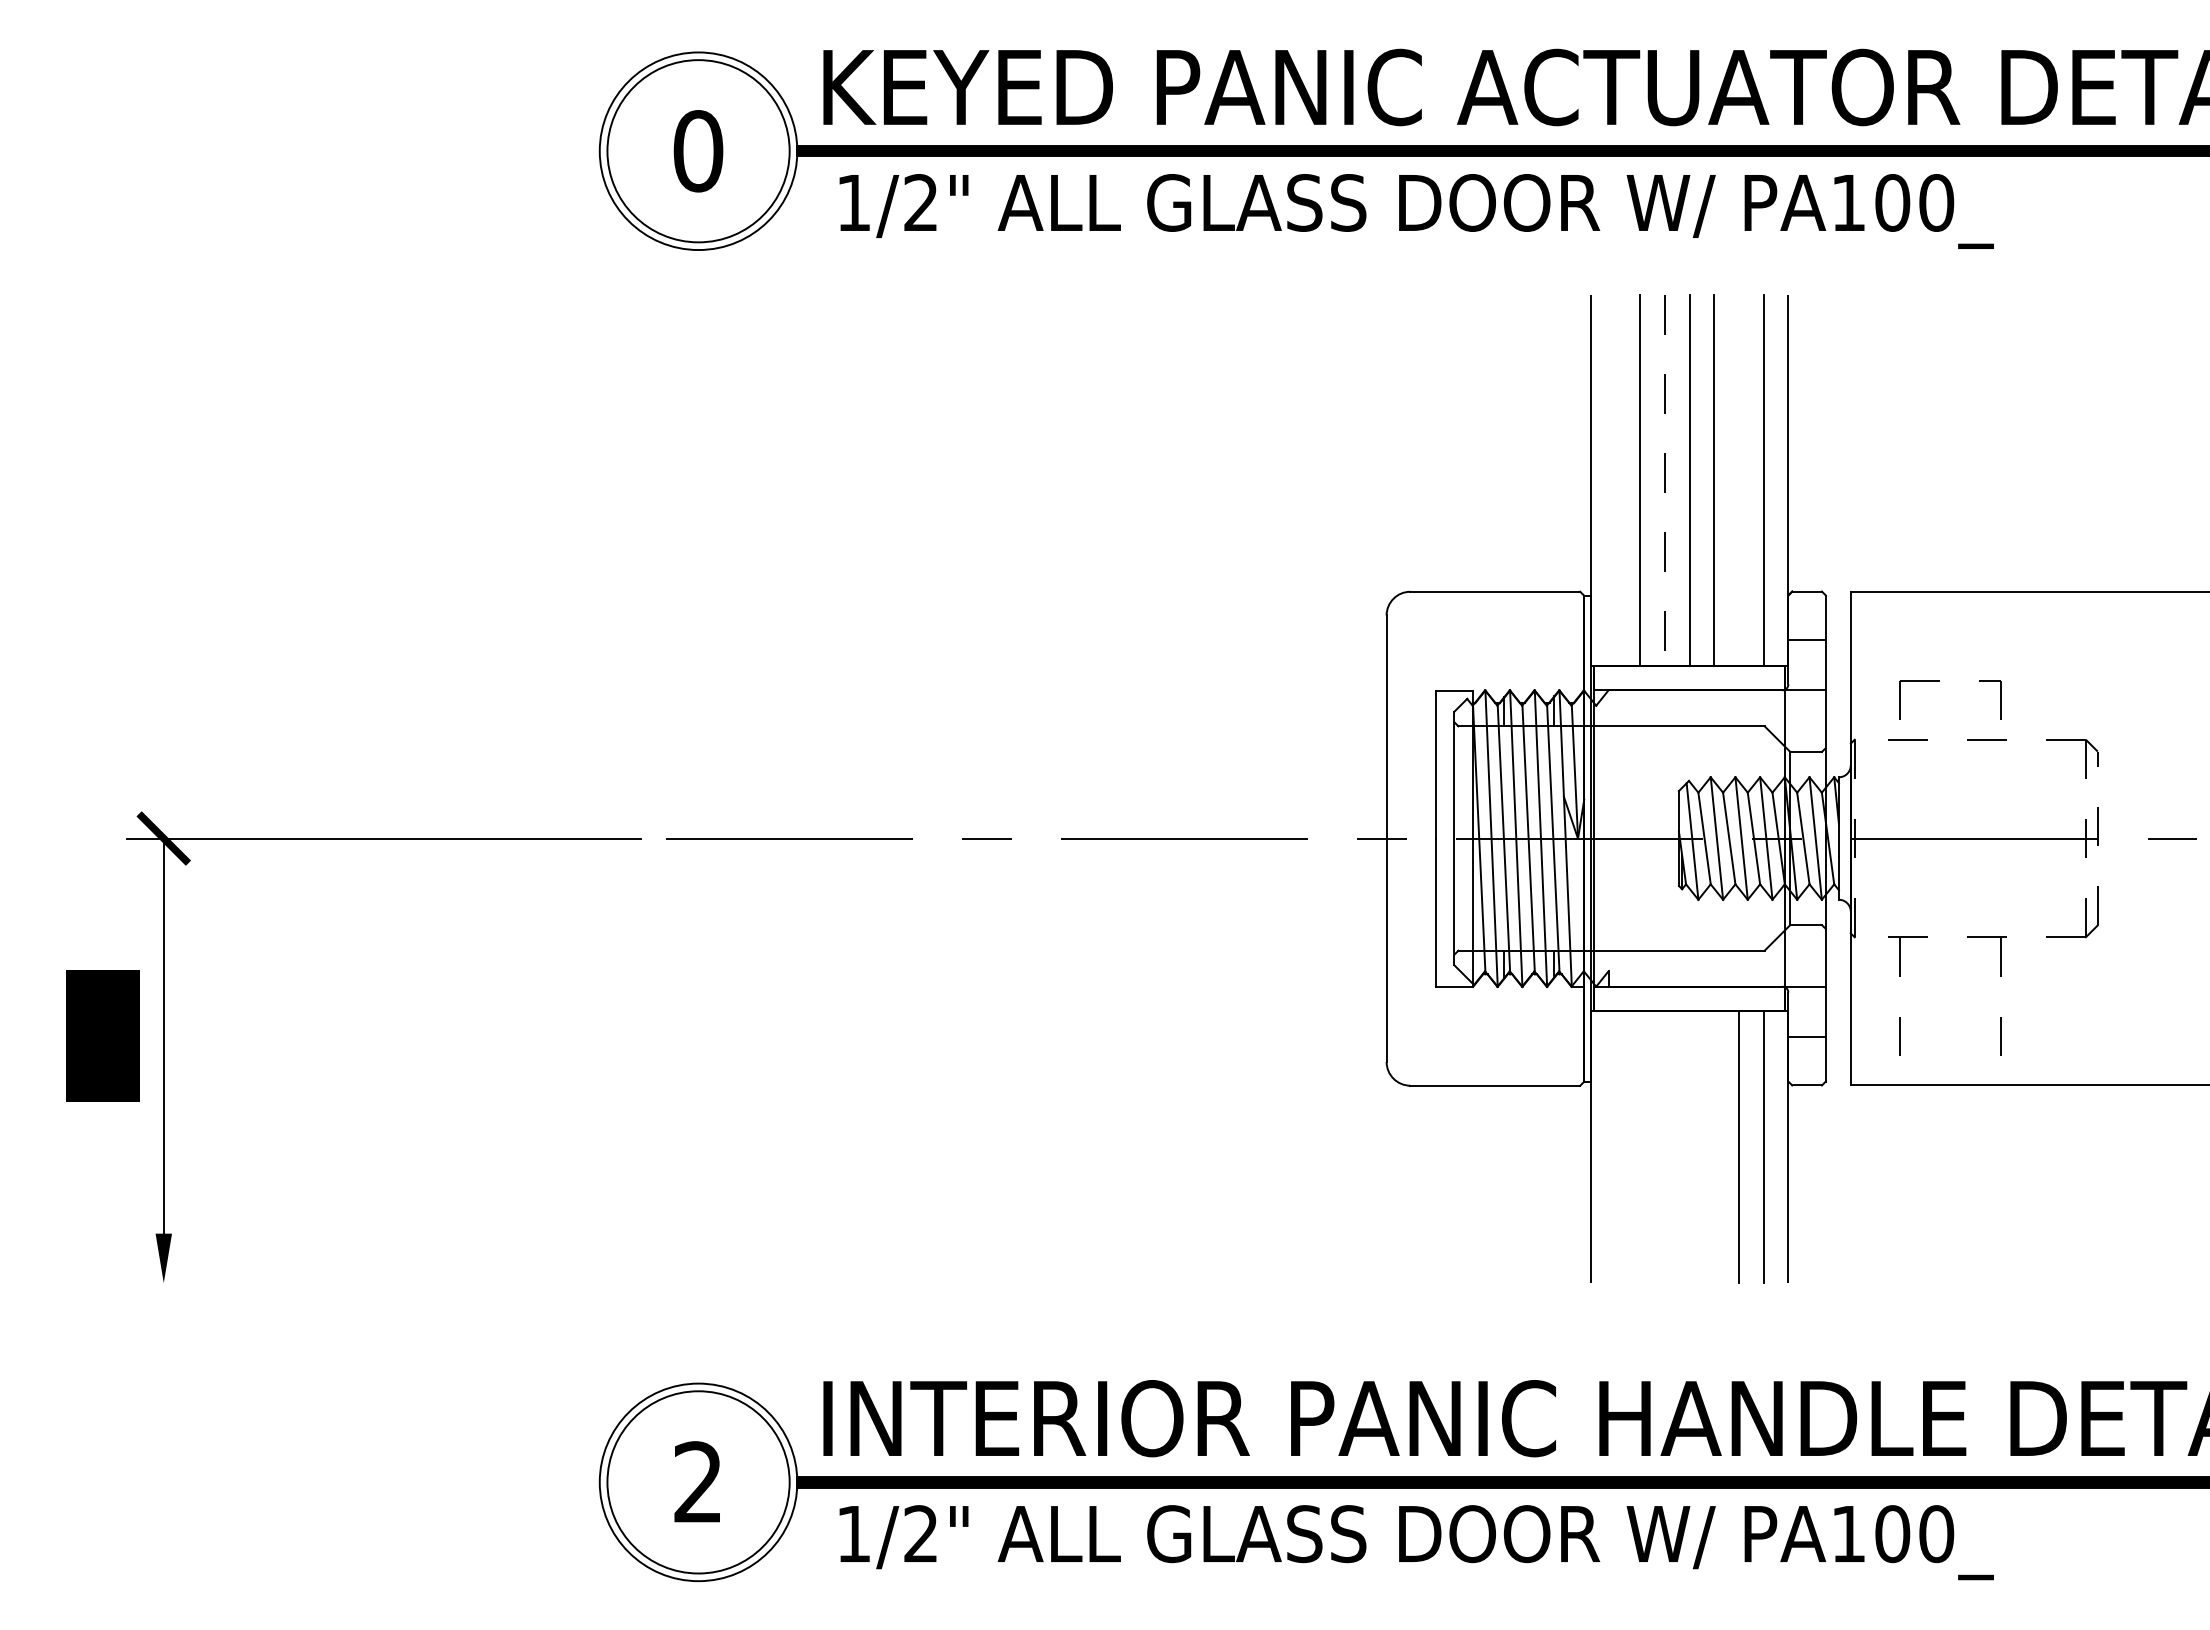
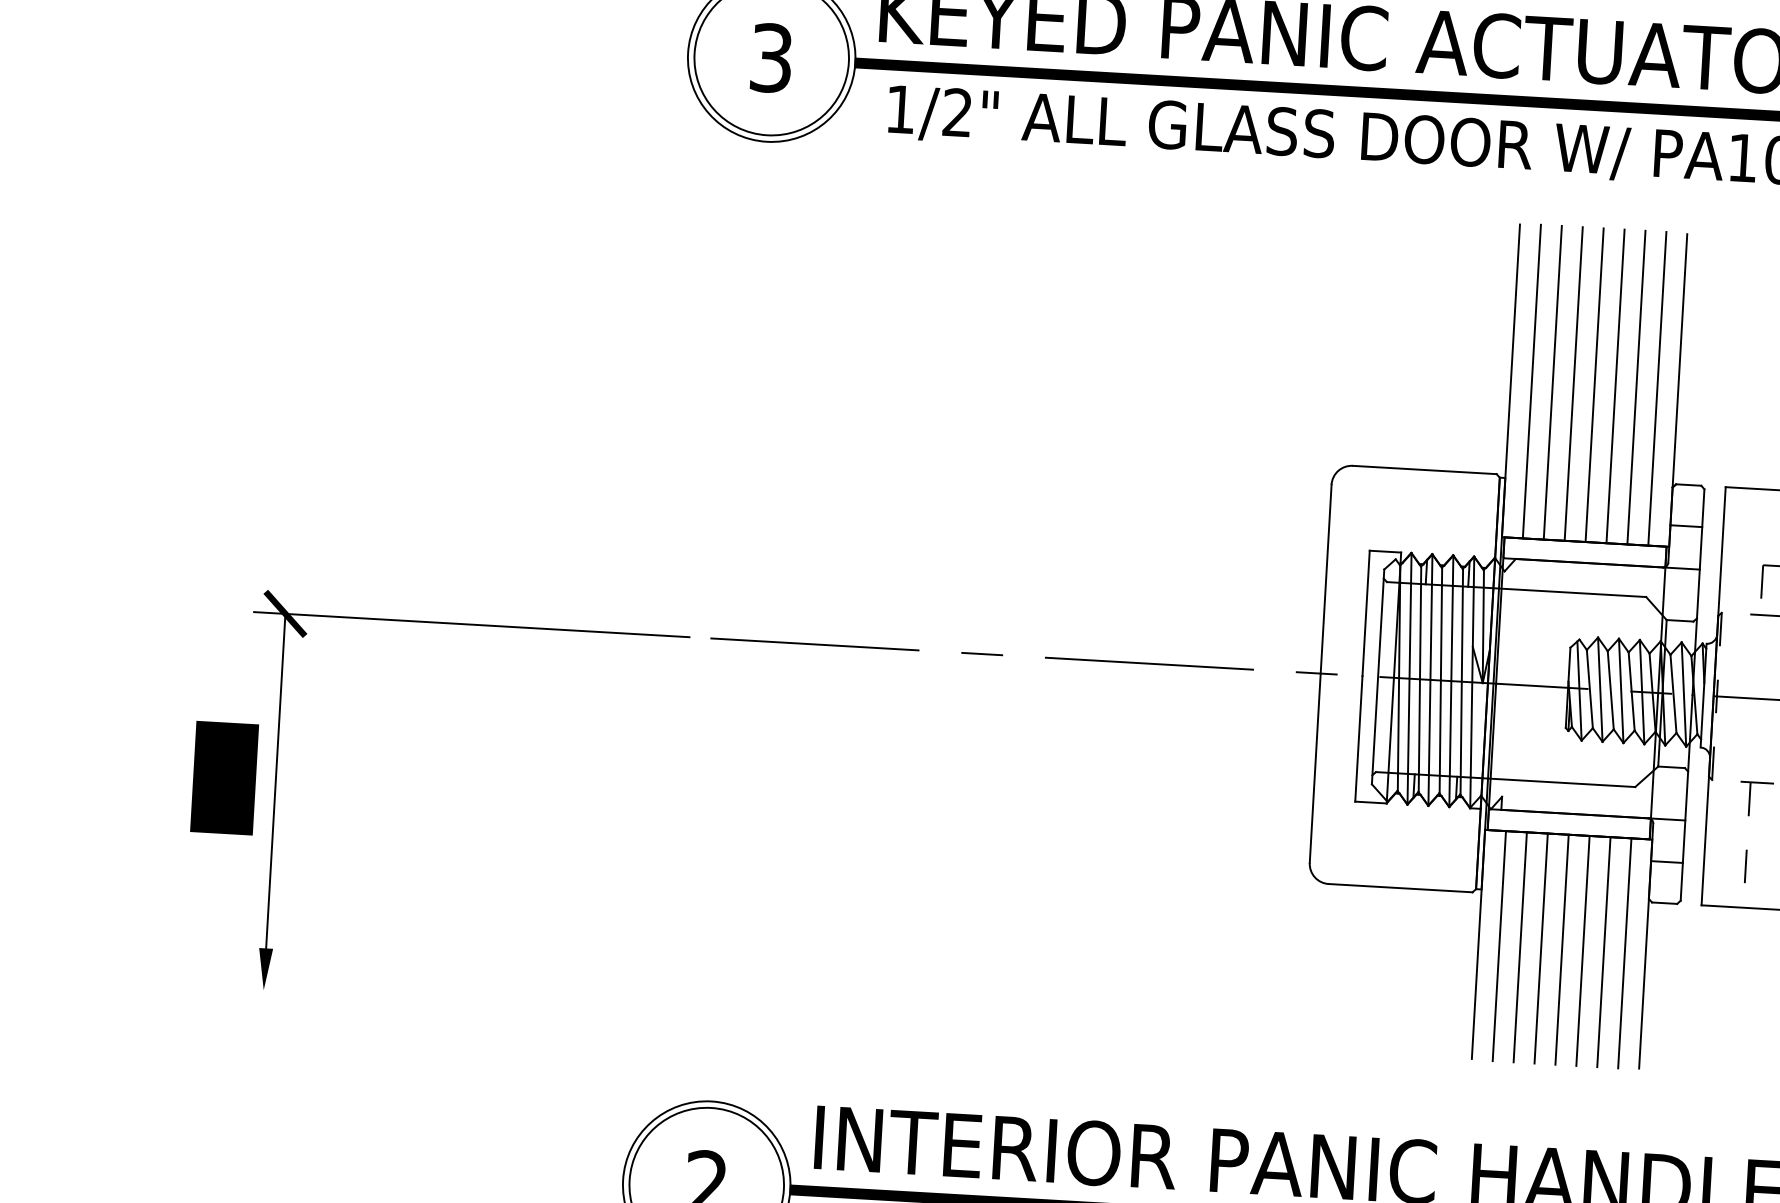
text: (698, 151) -> (771, 58), 0 -> 3
line: (1615, 480) -> (1531, 381), added
line: (1664, 480) -> (1573, 384), dashed -> solid
line: (1738, 480) -> (1636, 387), added
line: (1615, 1147) -> (1499, 946), added
line: (1640, 1147) -> (1520, 947), added
line: (1664, 1147) -> (1540, 948), added
line: (1689, 1147) -> (1562, 949), added
line: (1714, 1147) -> (1583, 951), added

